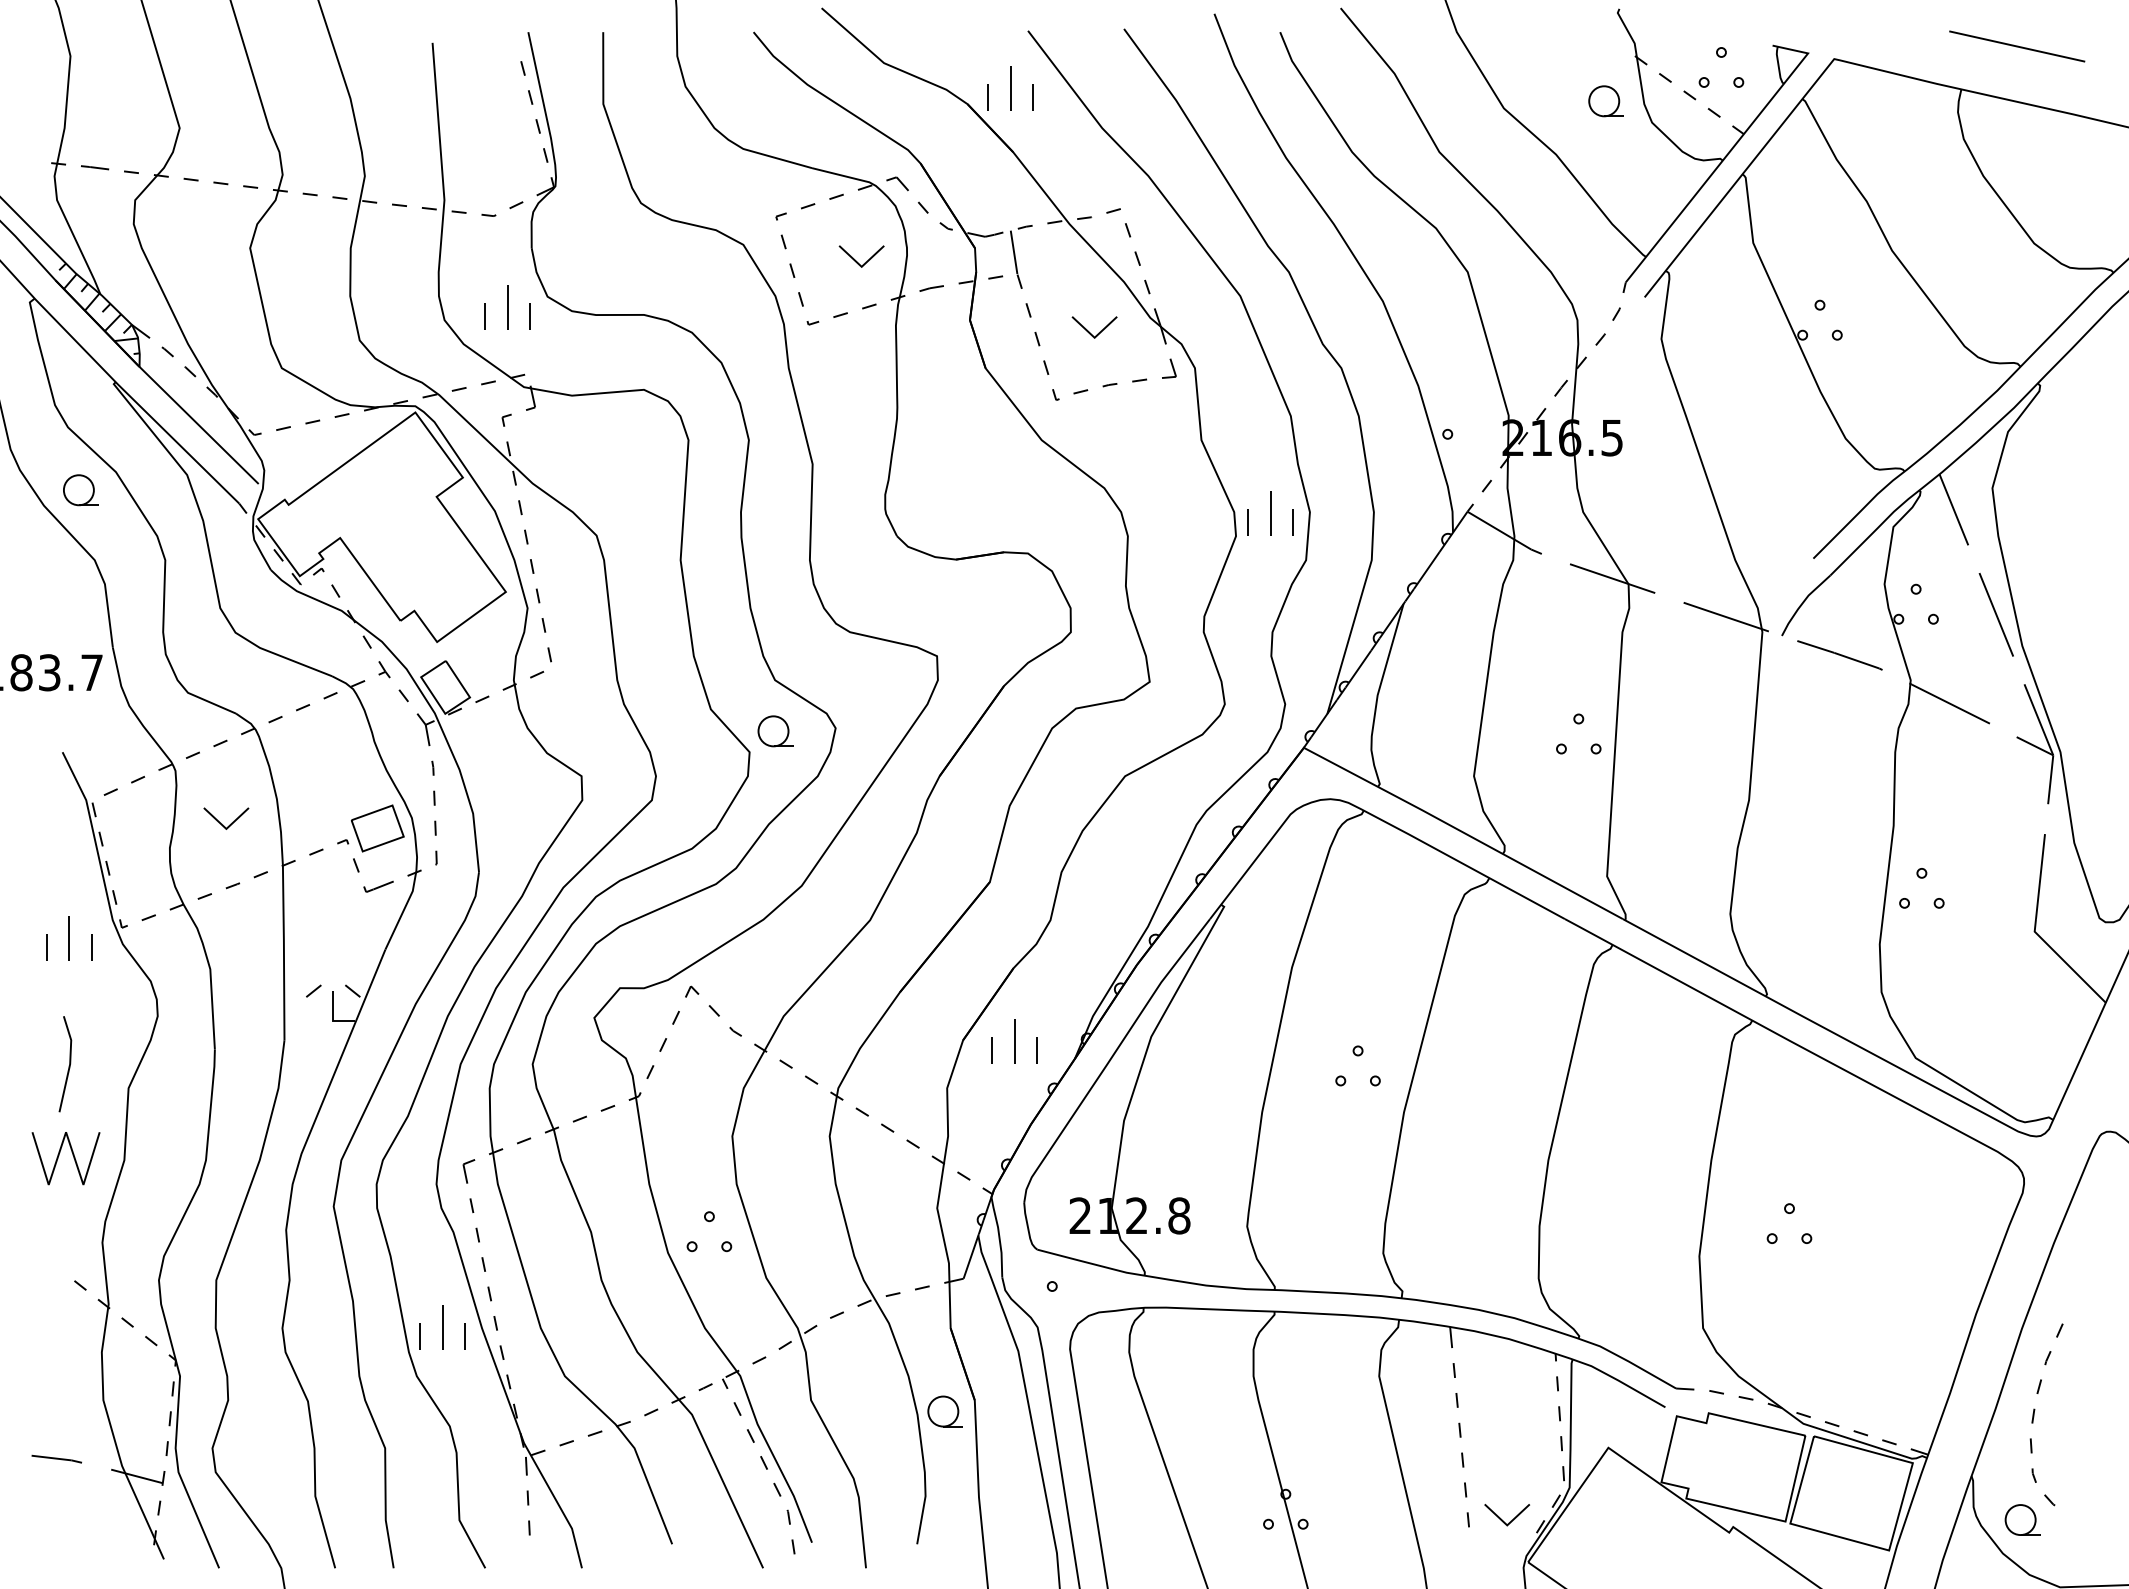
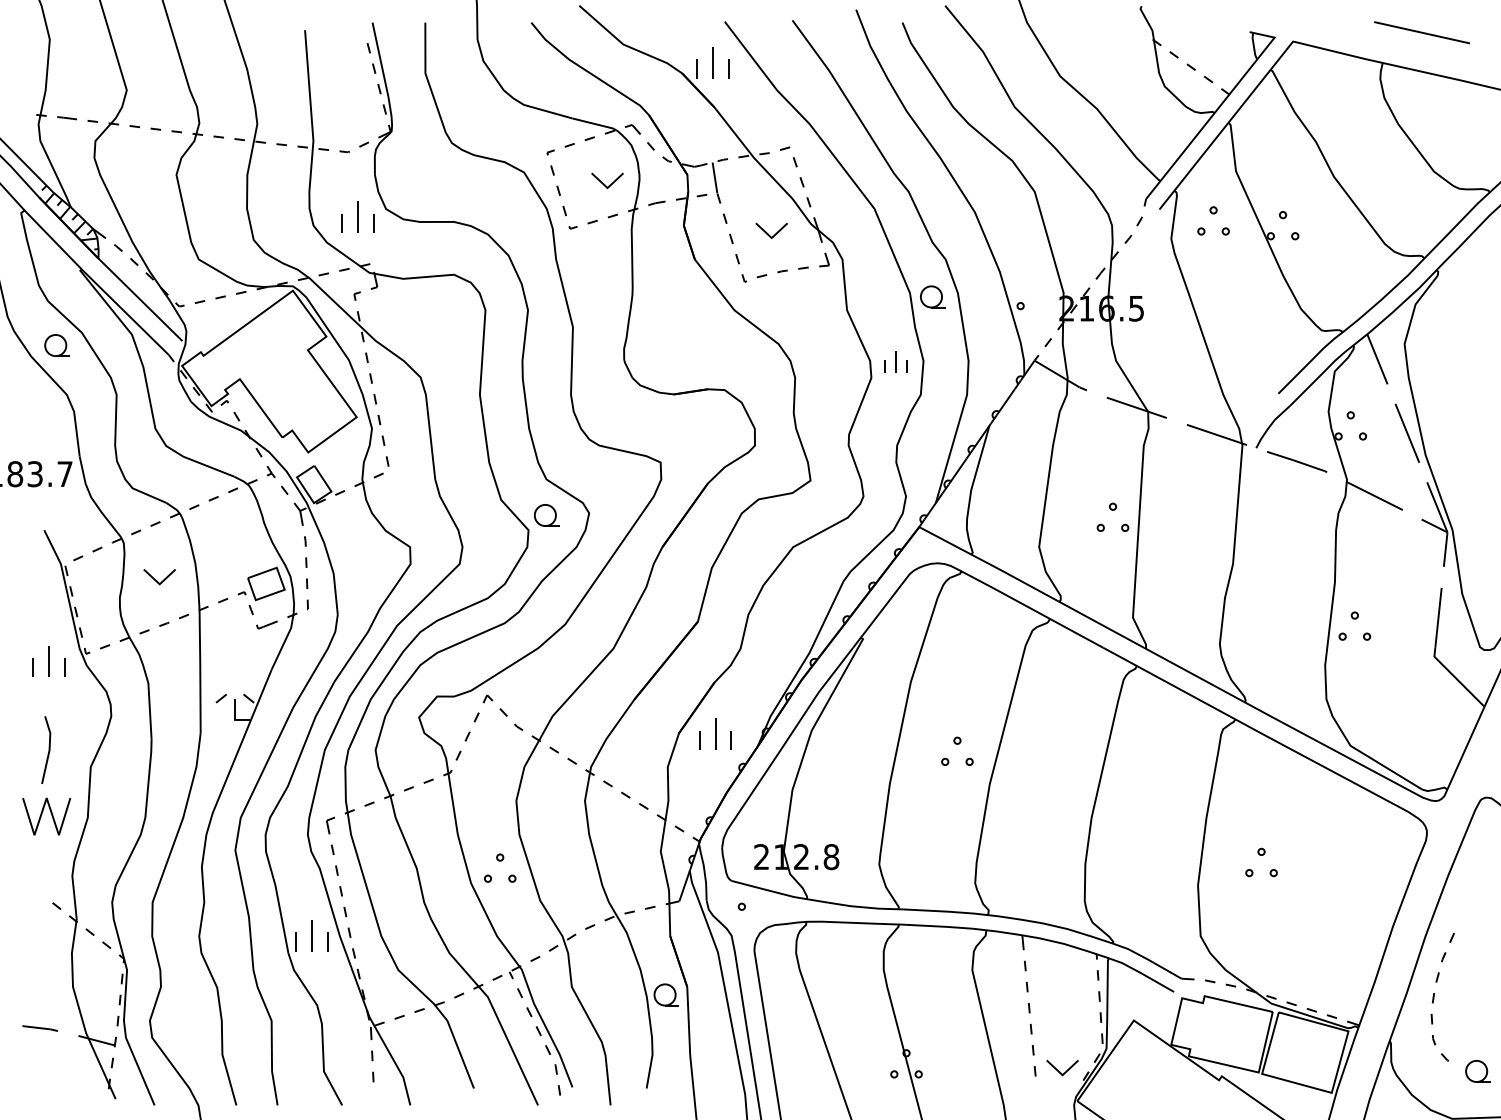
part: (1721, 57) -> (1213, 213), moved
part: (1605, 101) -> (932, 297), moved
part: (1270, 513) -> (895, 361), size x0.7
part: (2022, 1519) -> (1477, 1071), moved

